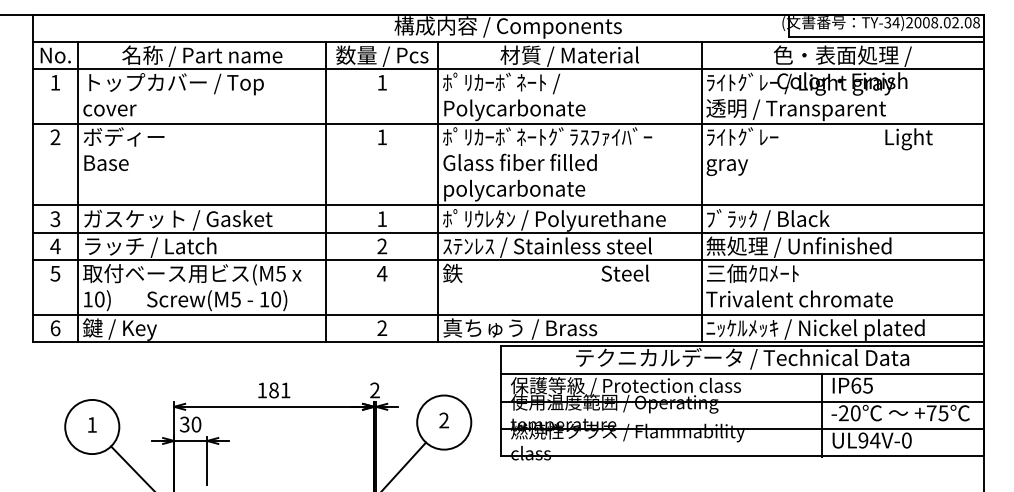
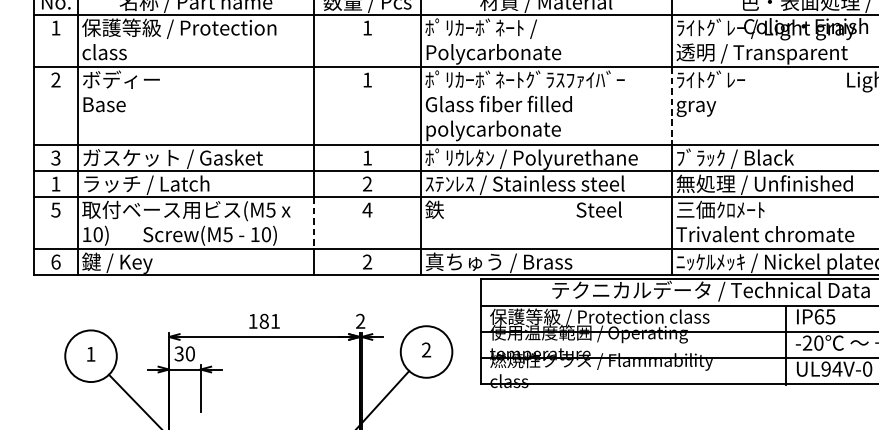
text: (184, 94) -> (178, 39), トップカバー / Top cover -> 保護等級 / Protection class
line: (701, 164) -> (671, 105), solid -> dashed
text: (55, 246) -> (55, 184), 4 -> 1
line: (326, 287) -> (314, 223), solid -> dashed

